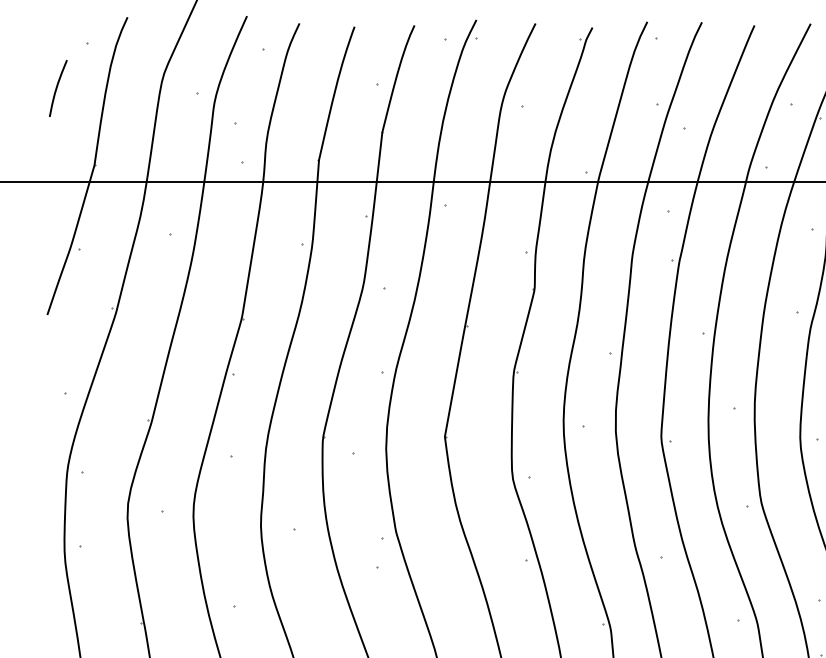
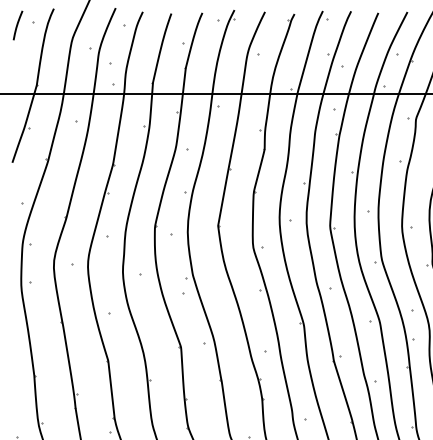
line: (57, 88) -> (17, 25), moved

